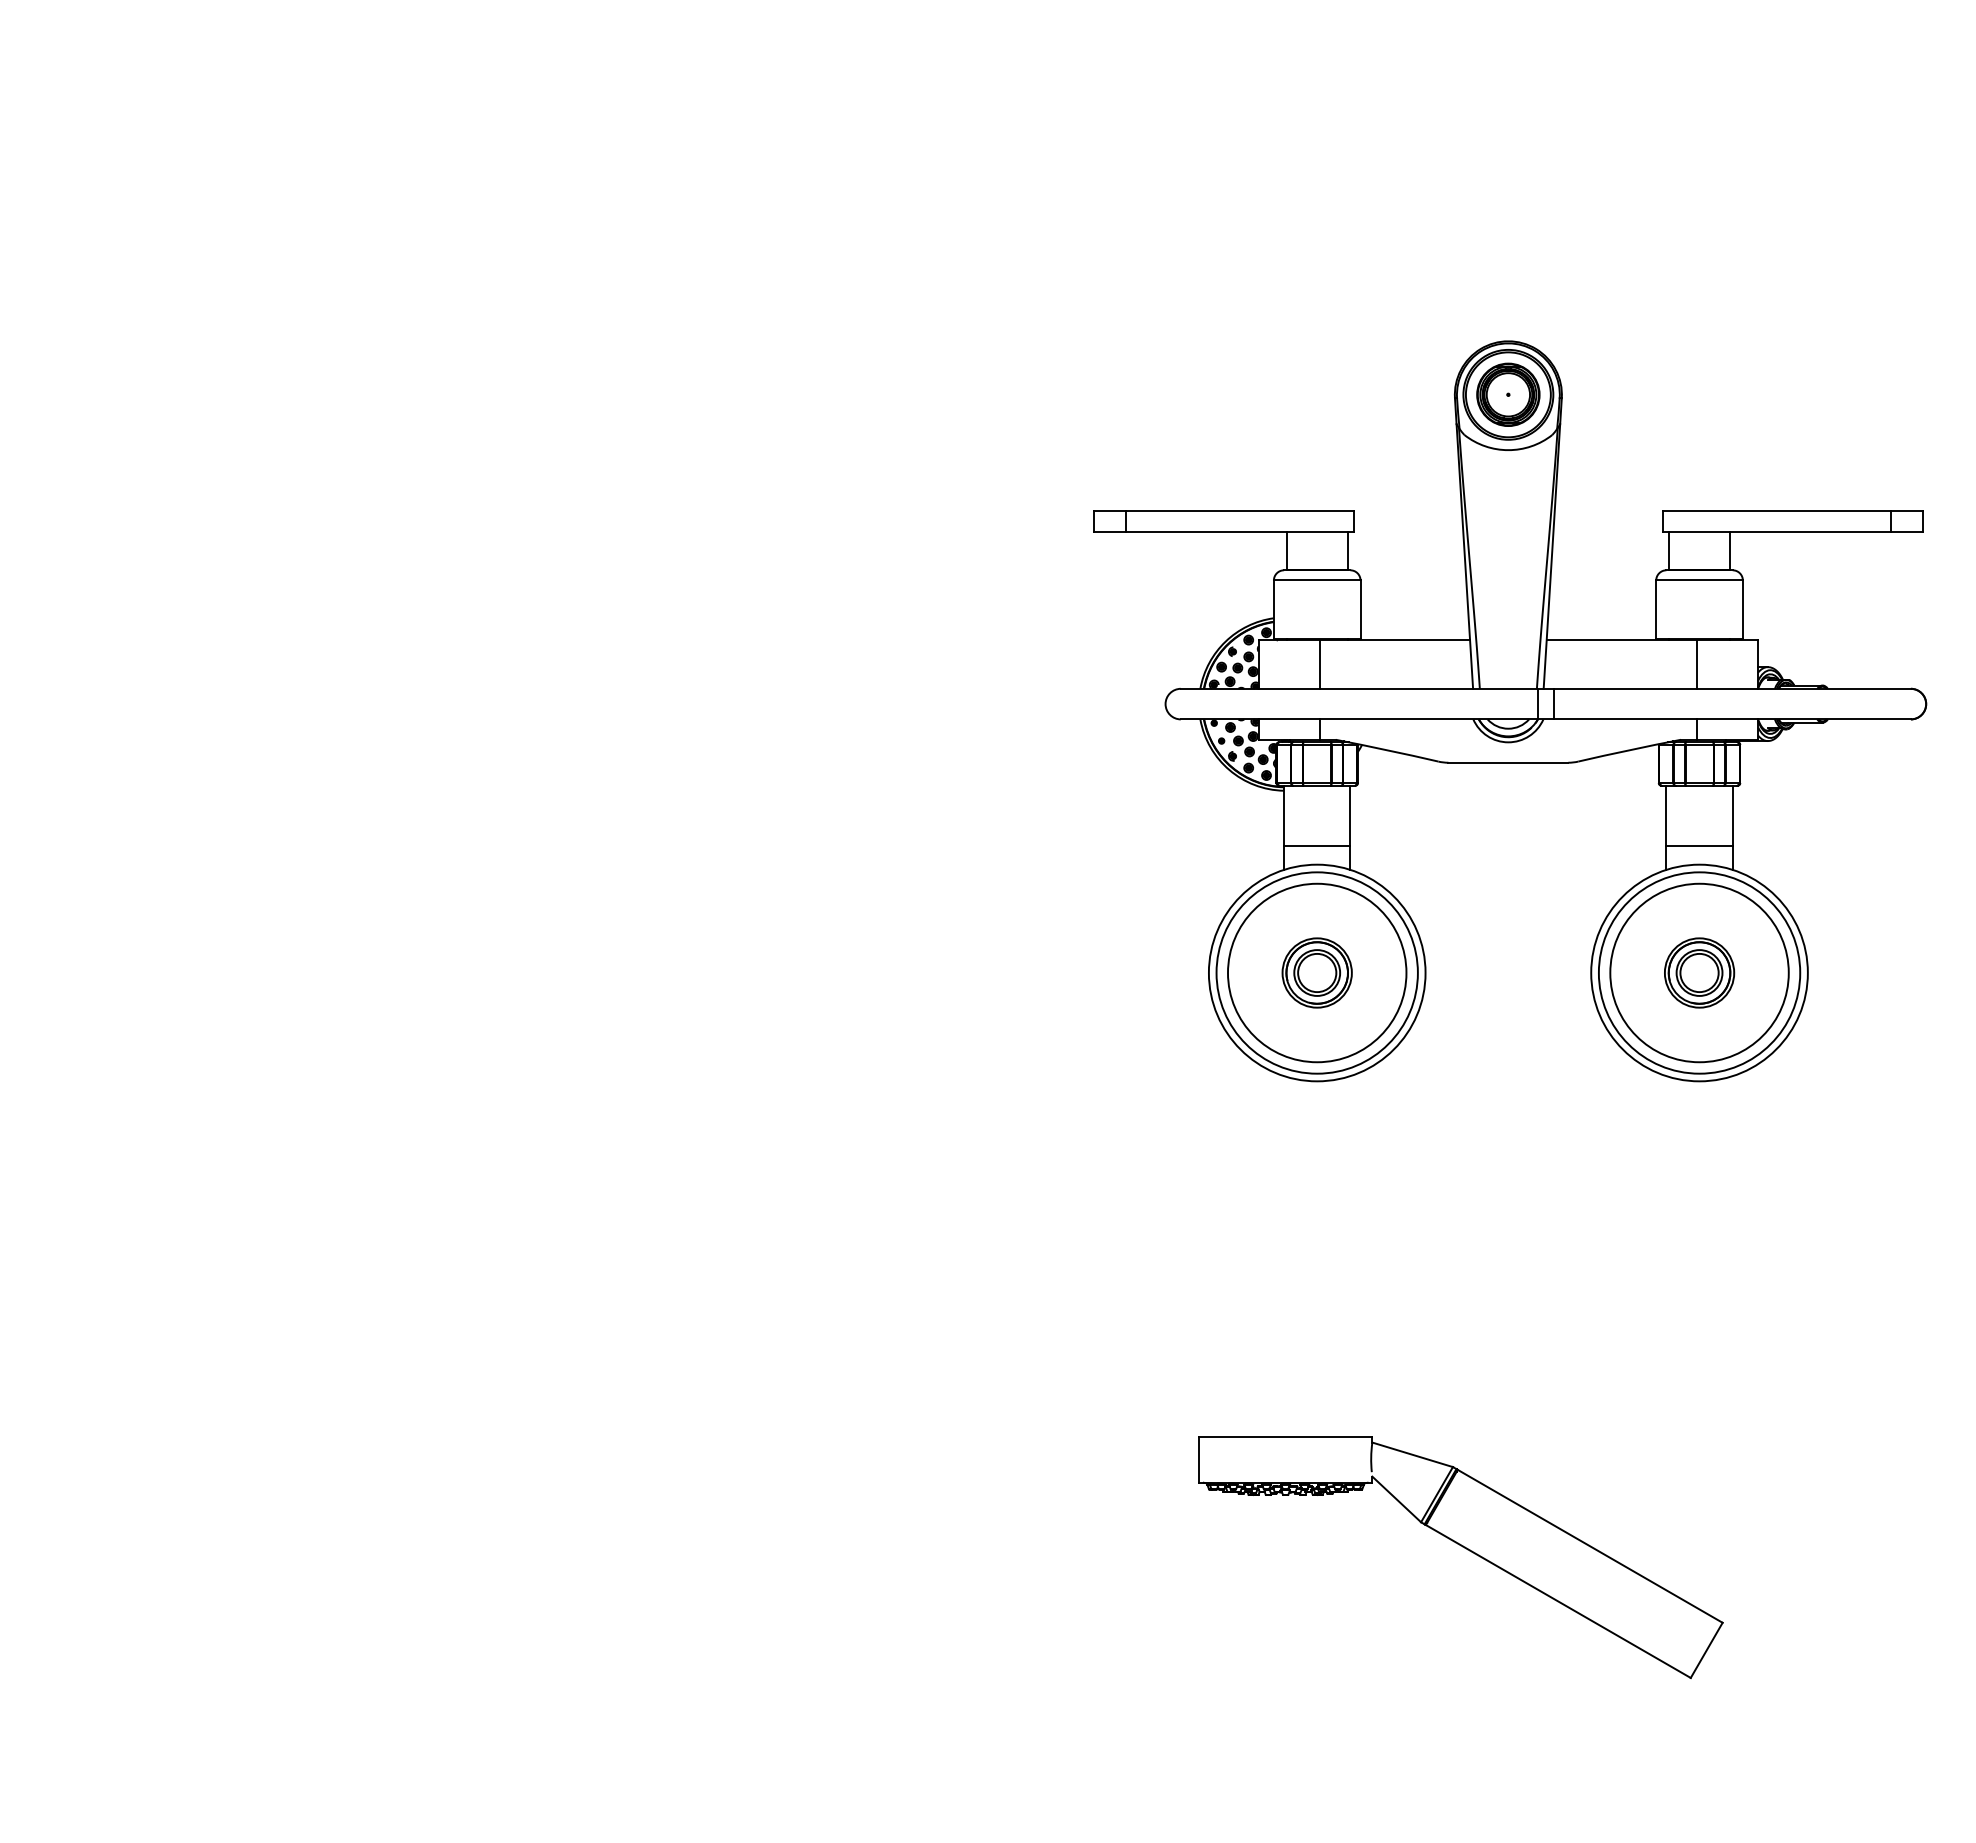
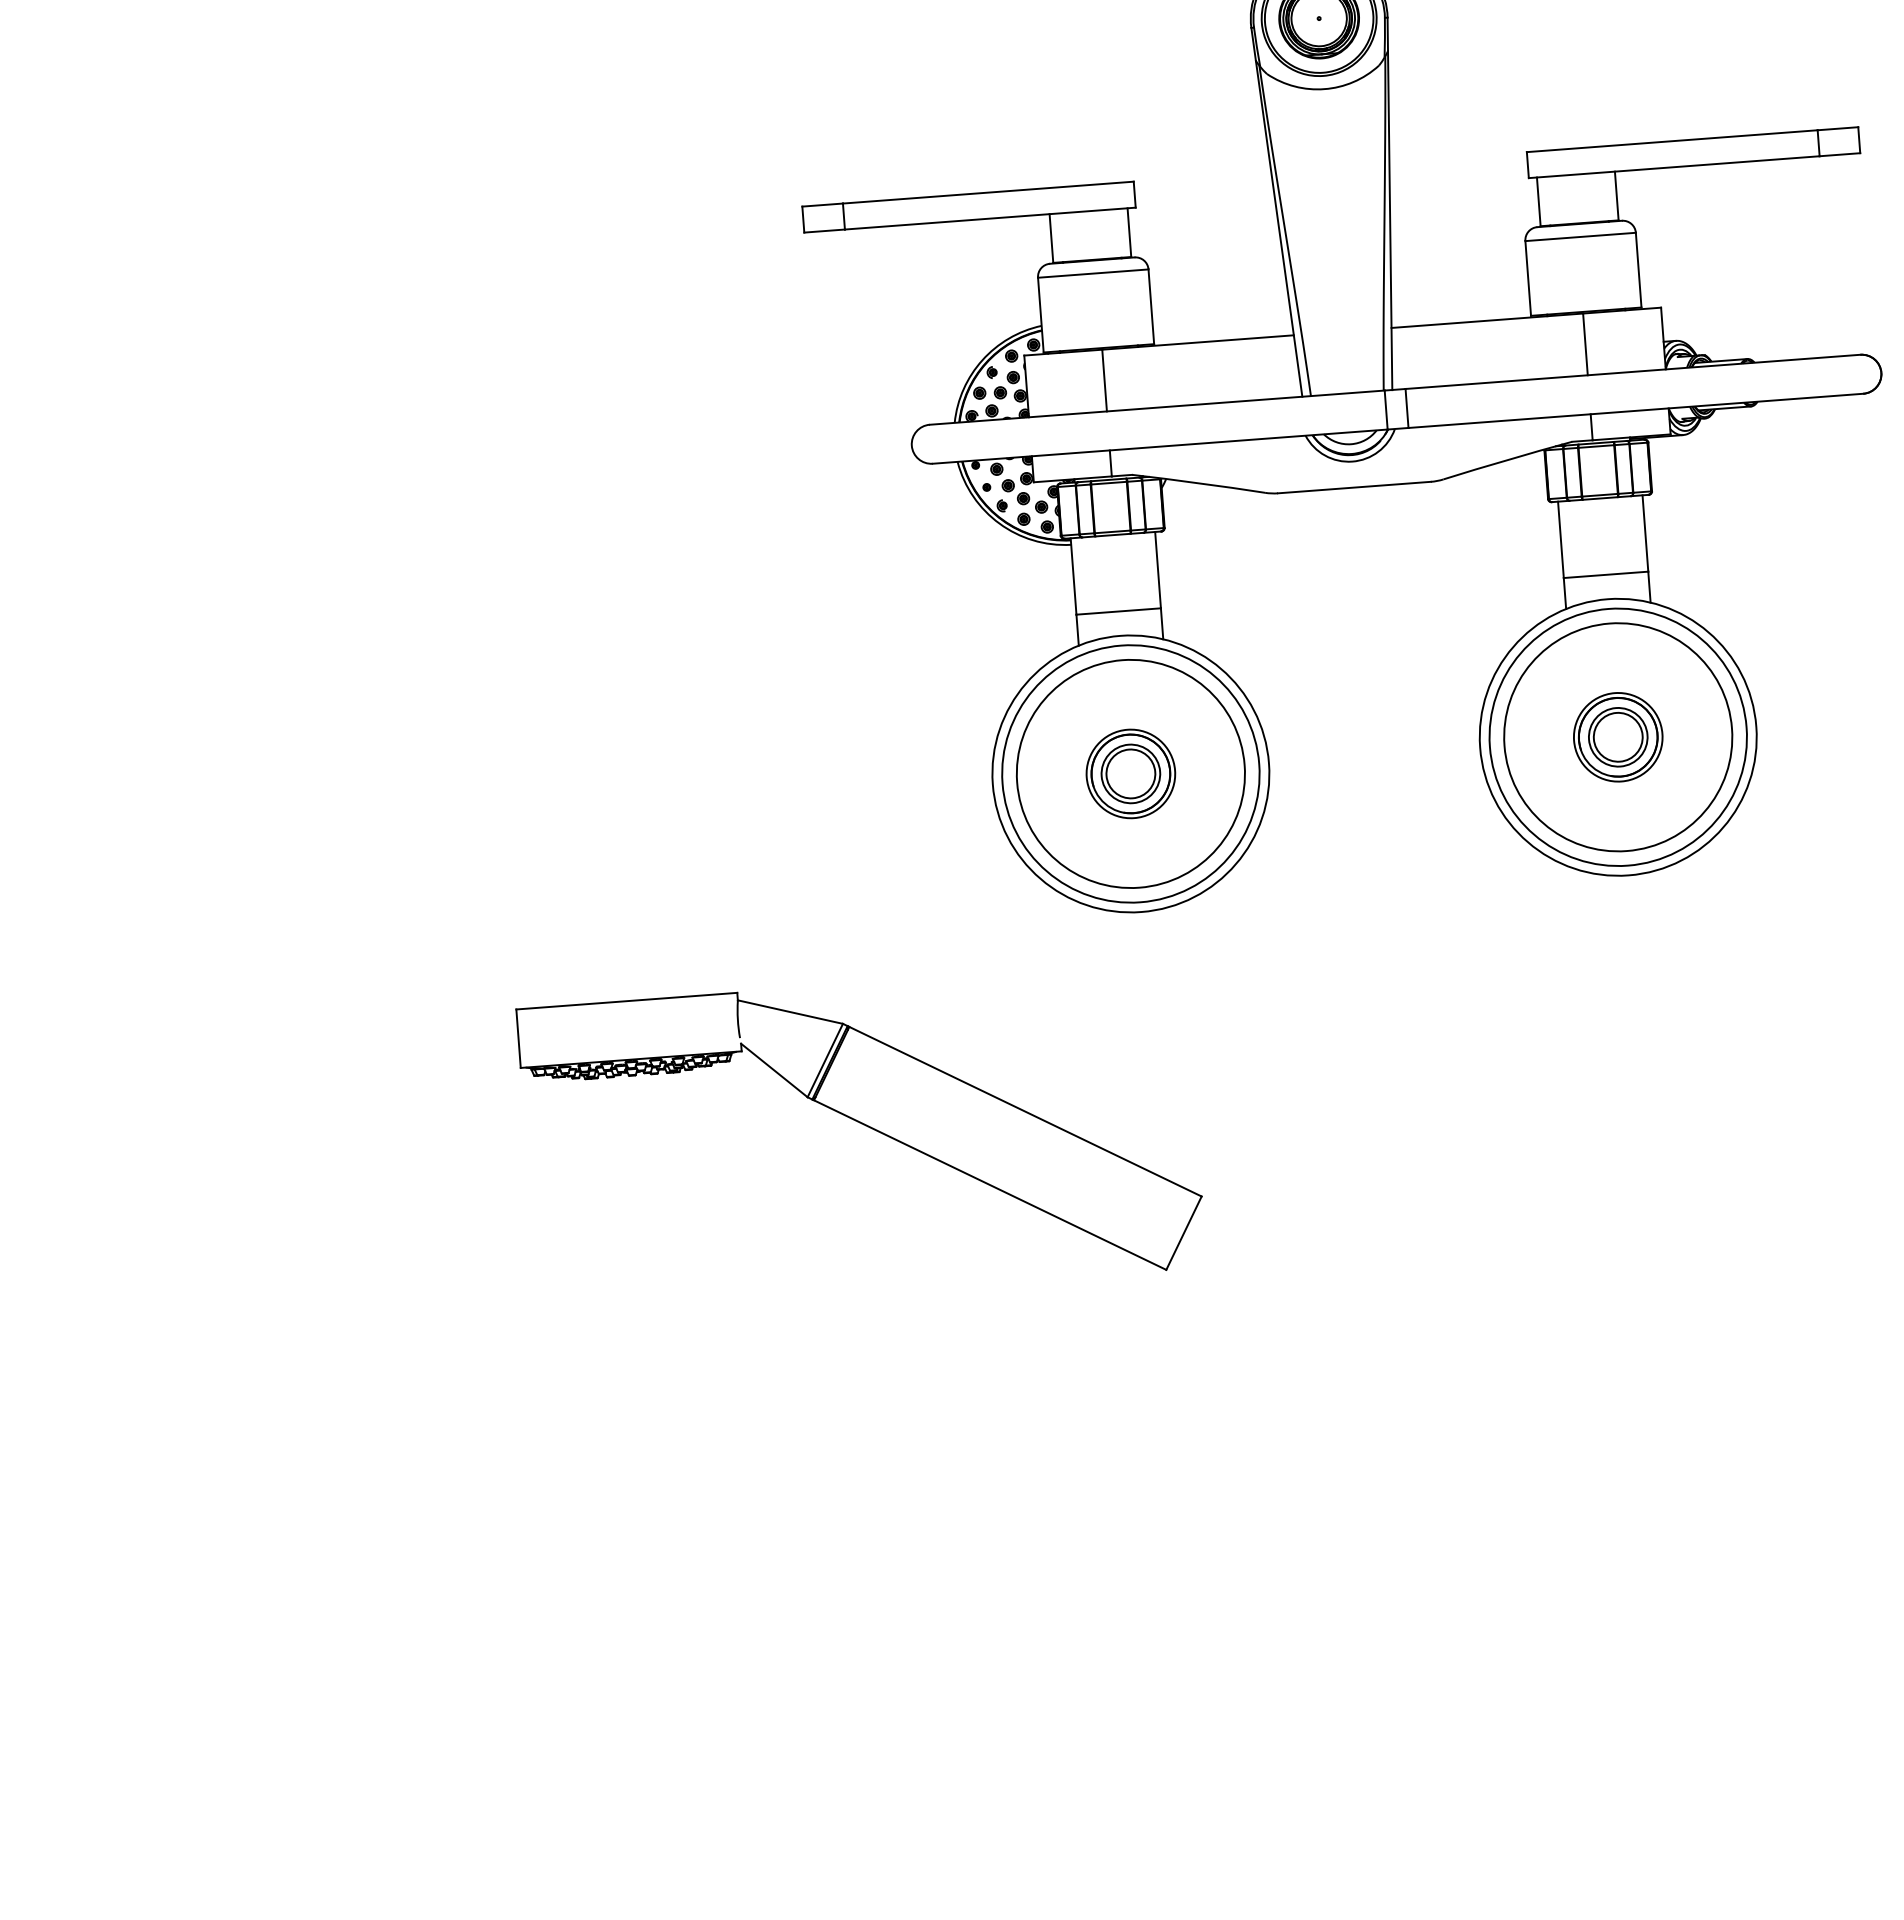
part: (1464, 1548) -> (865, 1126), moved

